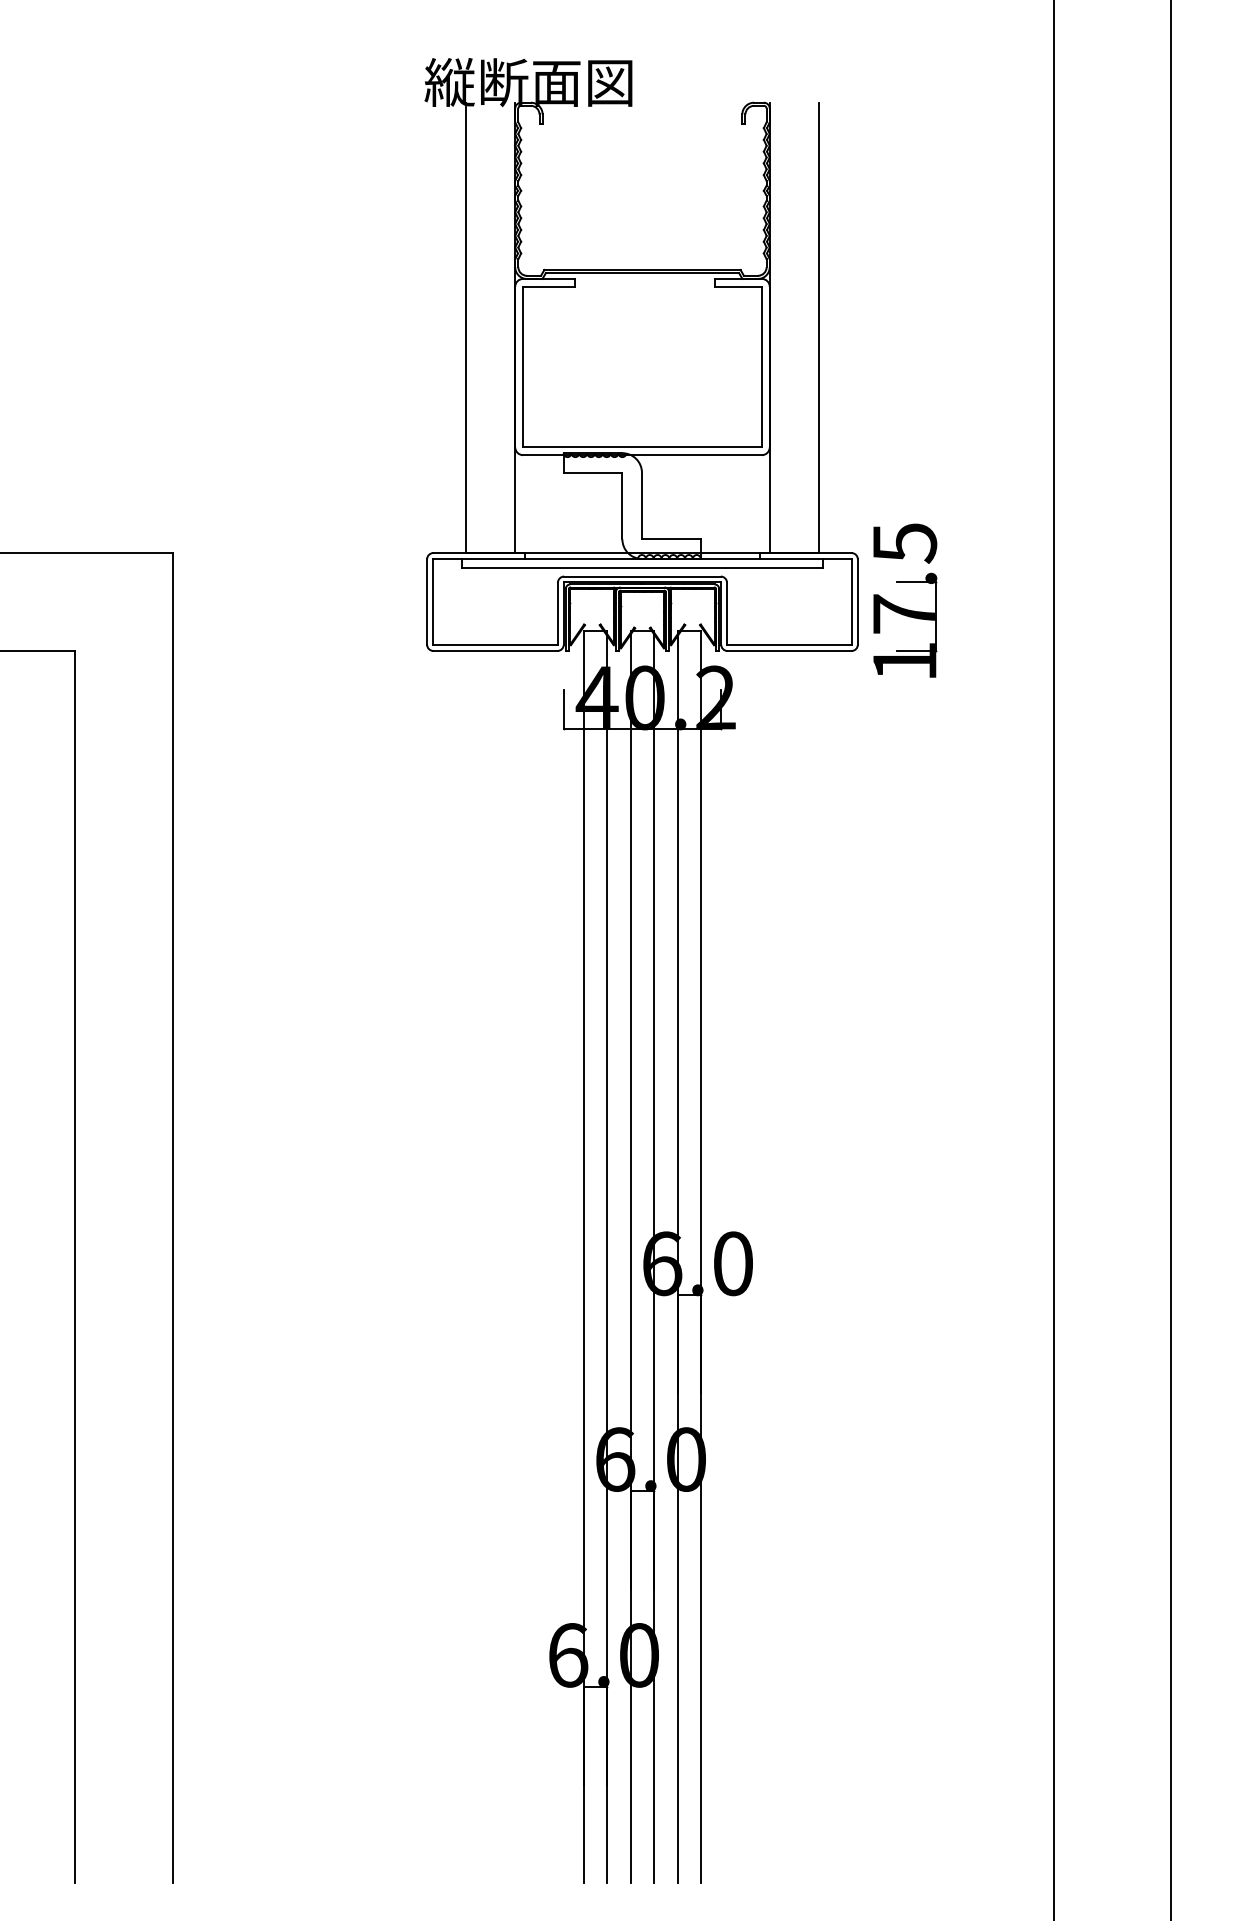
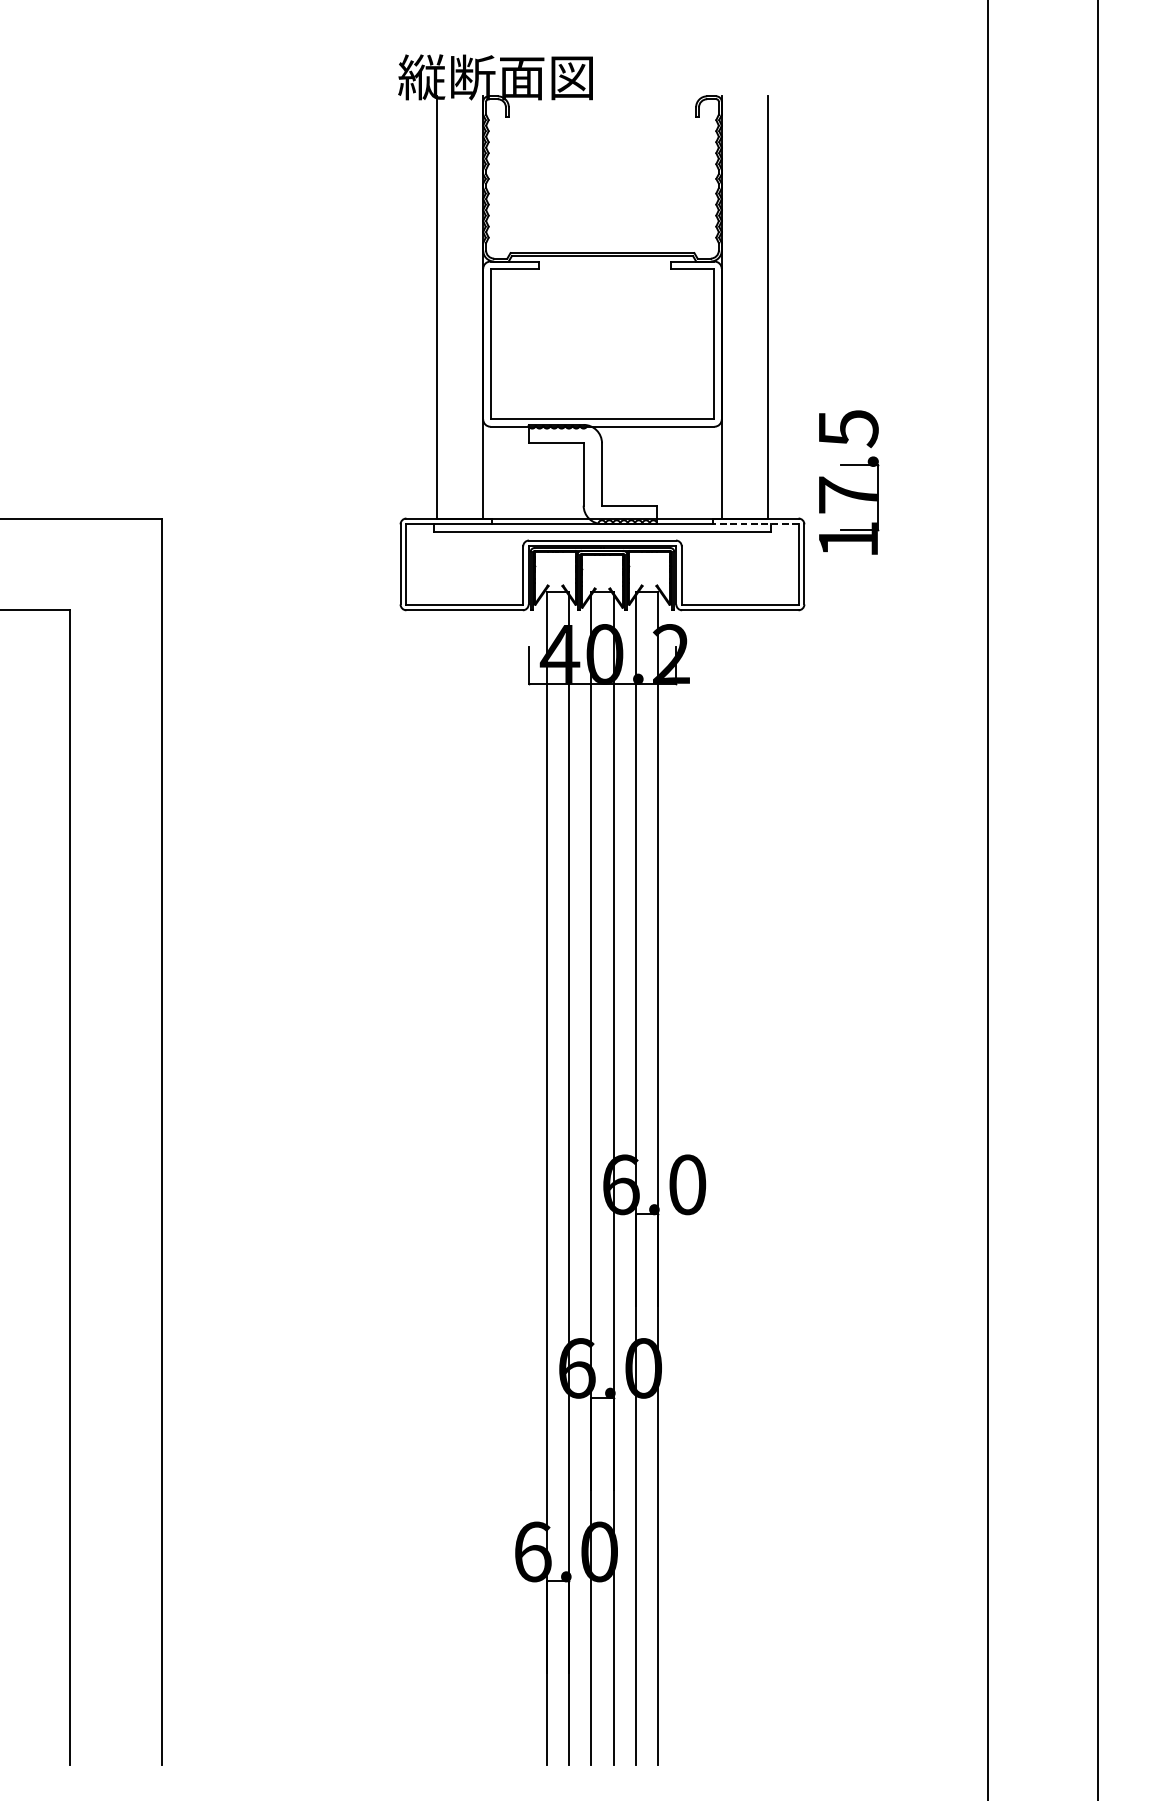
line: (805, 558) -> (755, 523), solid -> dashed
part: (902, 607) -> (846, 488), moved

